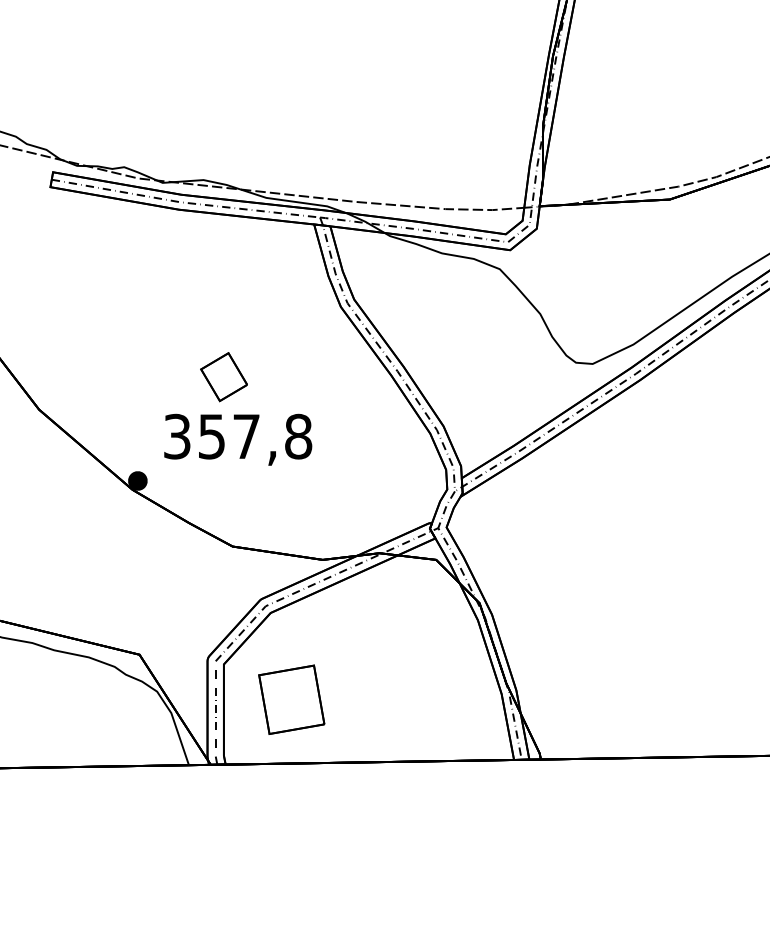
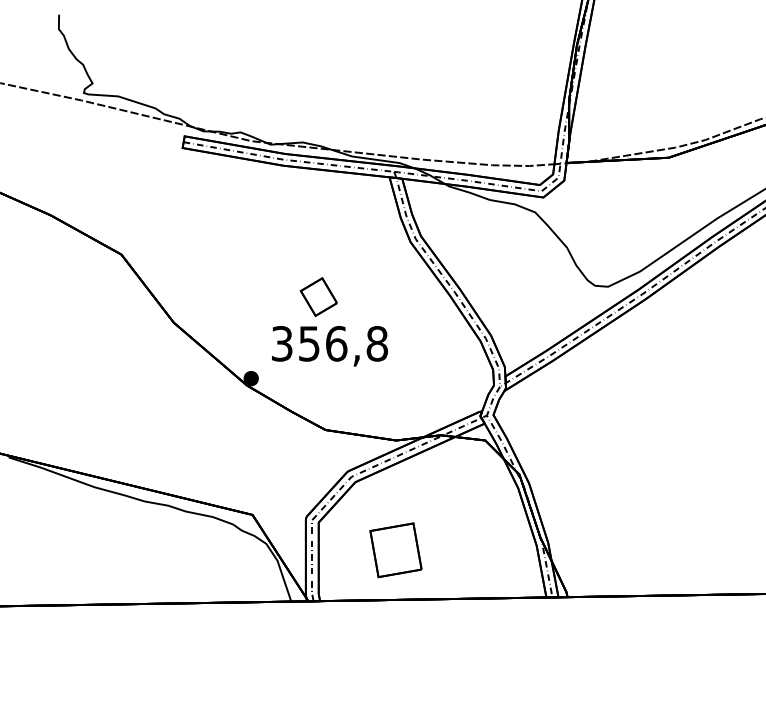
text: (246, 436) -> (336, 343), 357,8 -> 356,8
part: (291, 700) -> (395, 550), moved

